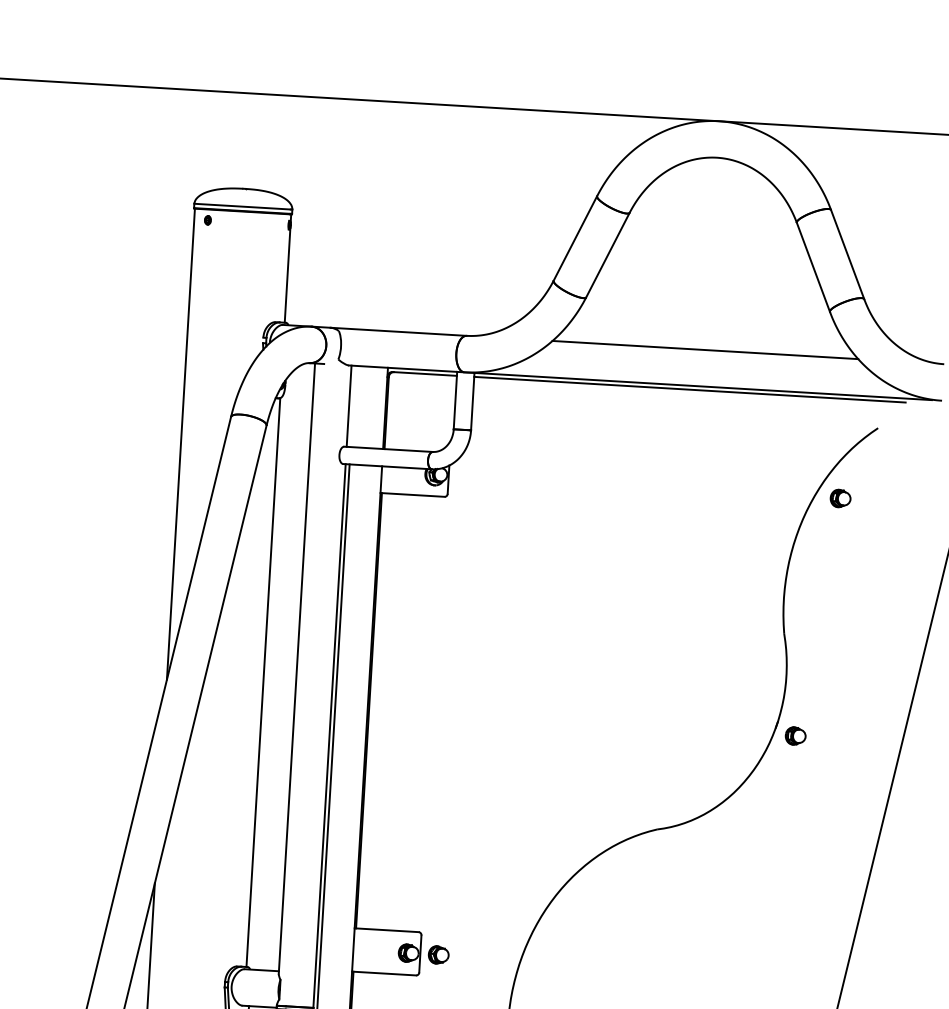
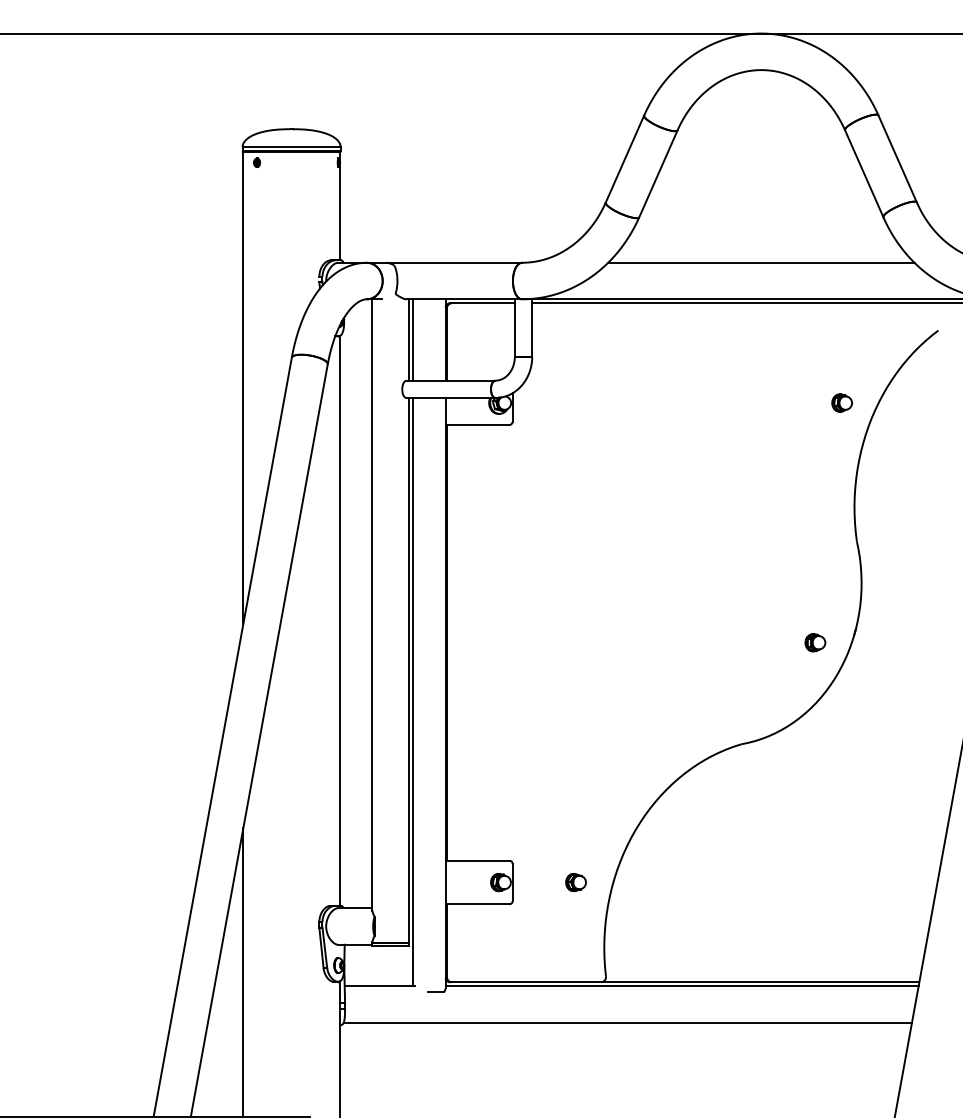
line: (353, 406) -> (413, 339), added
part: (840, 498) -> (841, 402), moved
part: (795, 735) -> (815, 642), moved
part: (438, 954) -> (575, 882), moved

